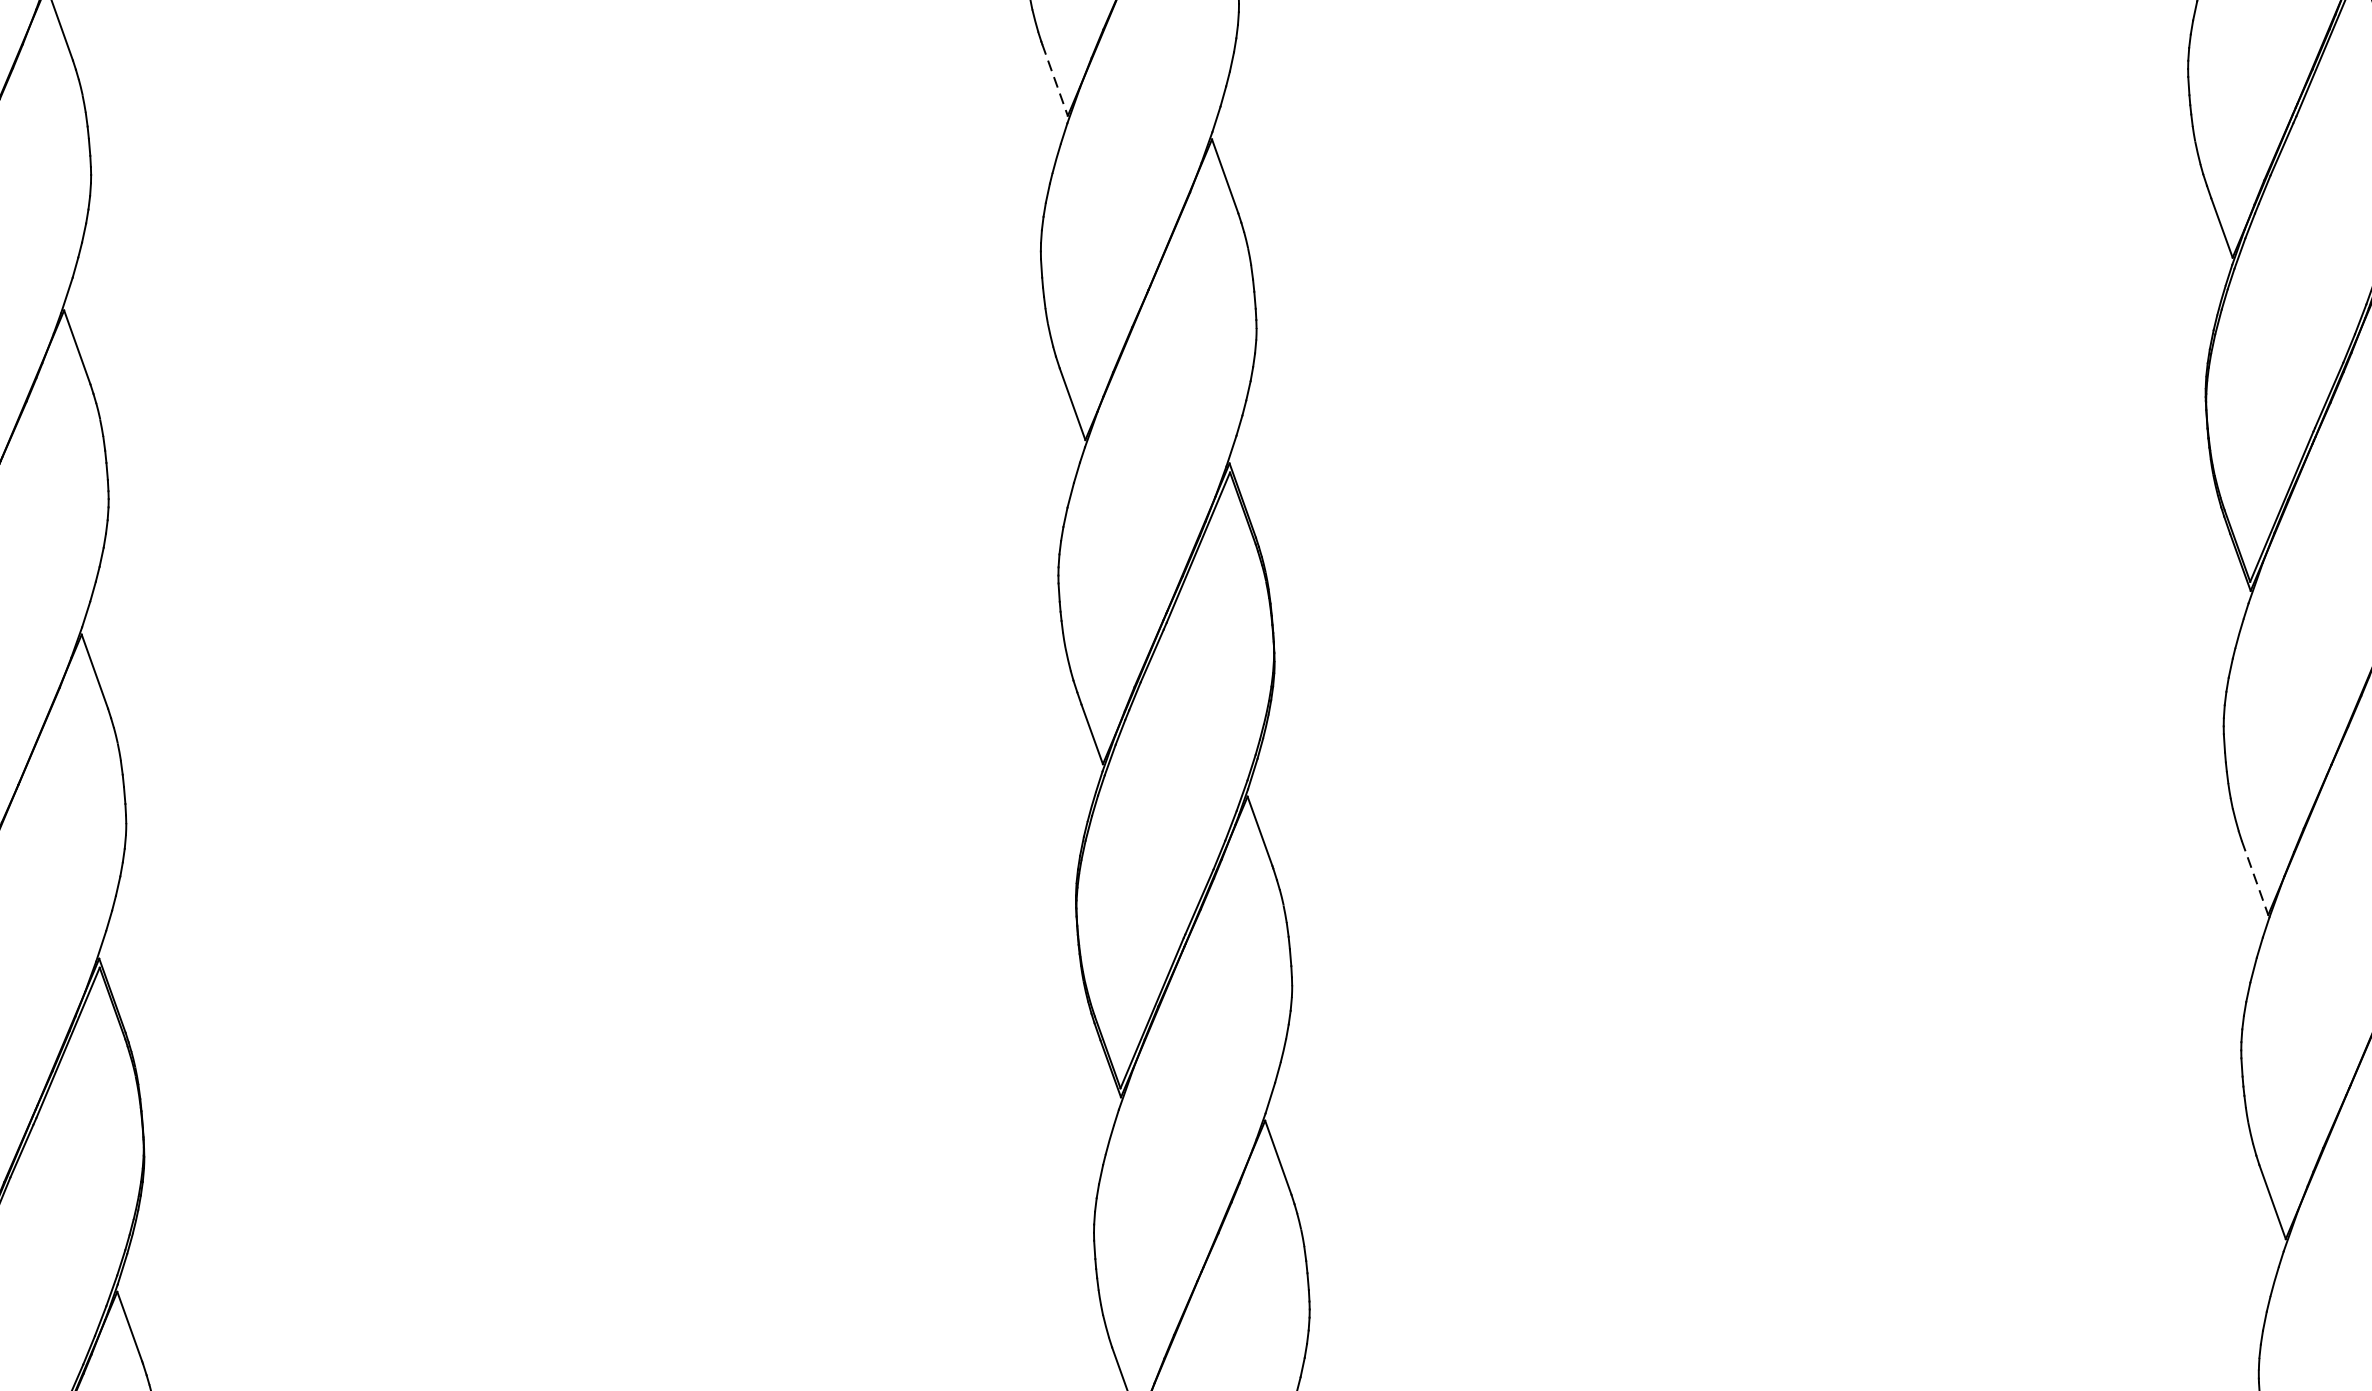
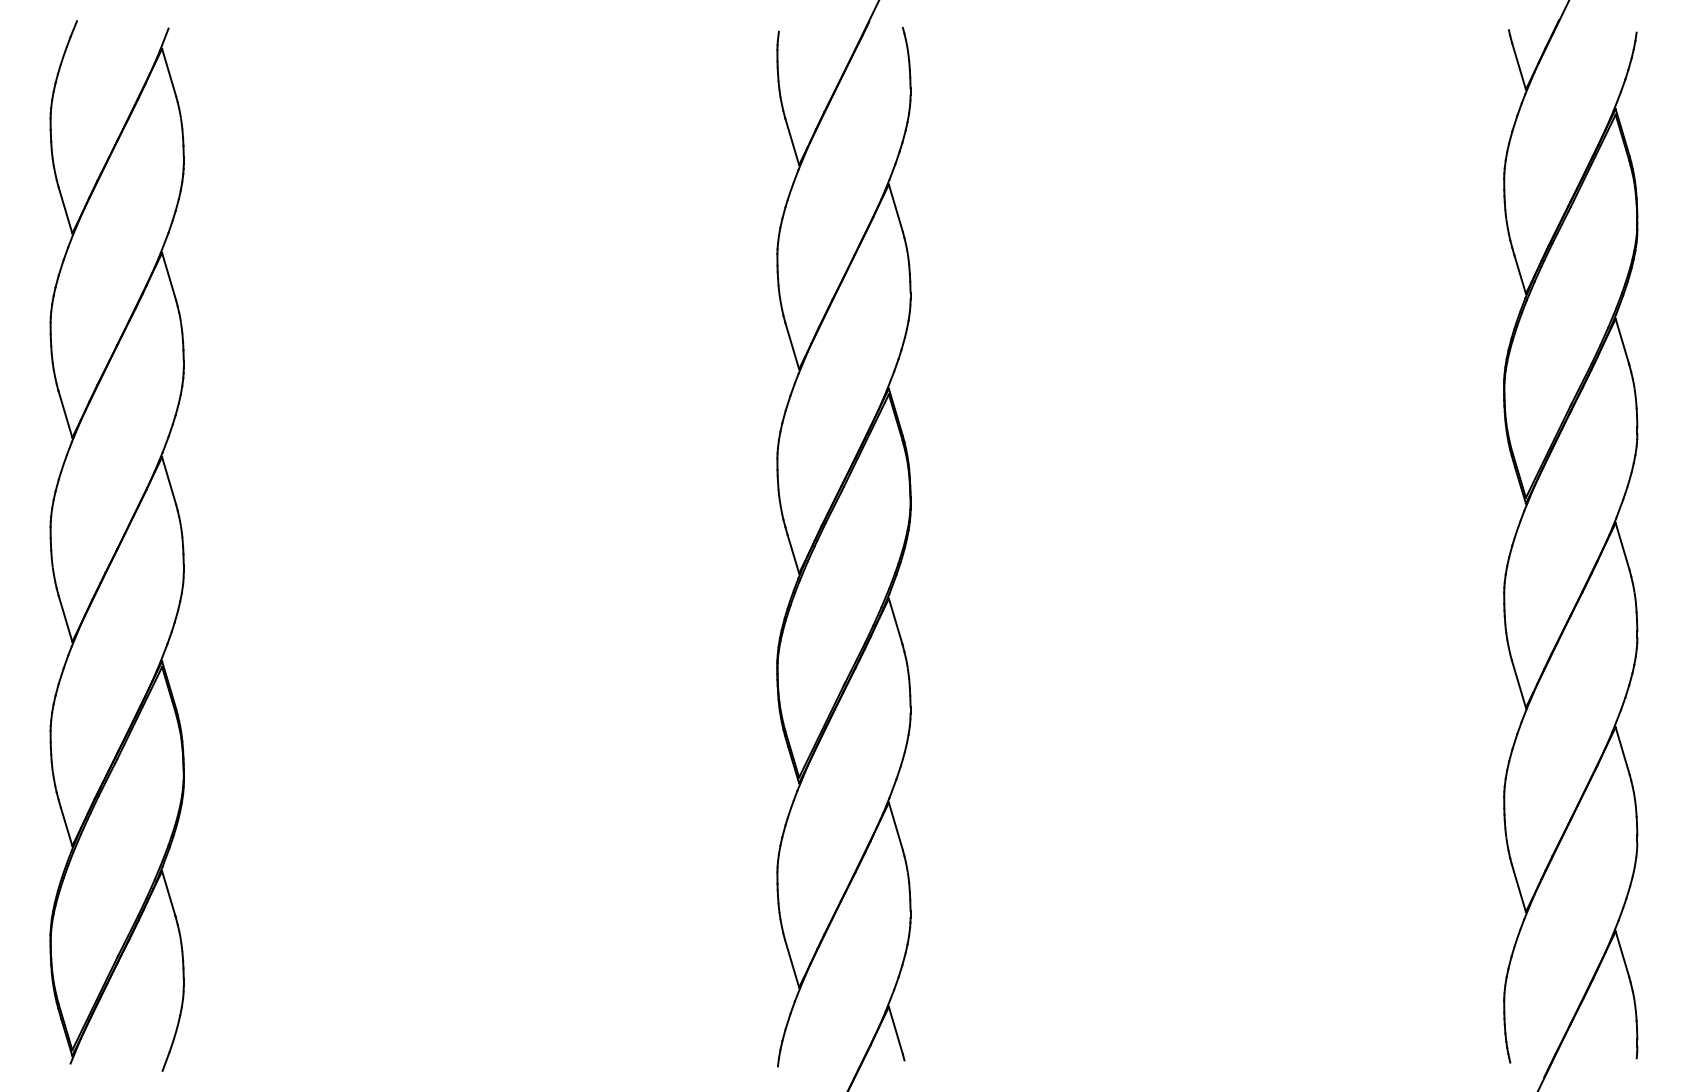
line: (1055, 80) -> (792, 142), dashed -> solid
line: (2254, 877) -> (1518, 683), dashed -> solid

